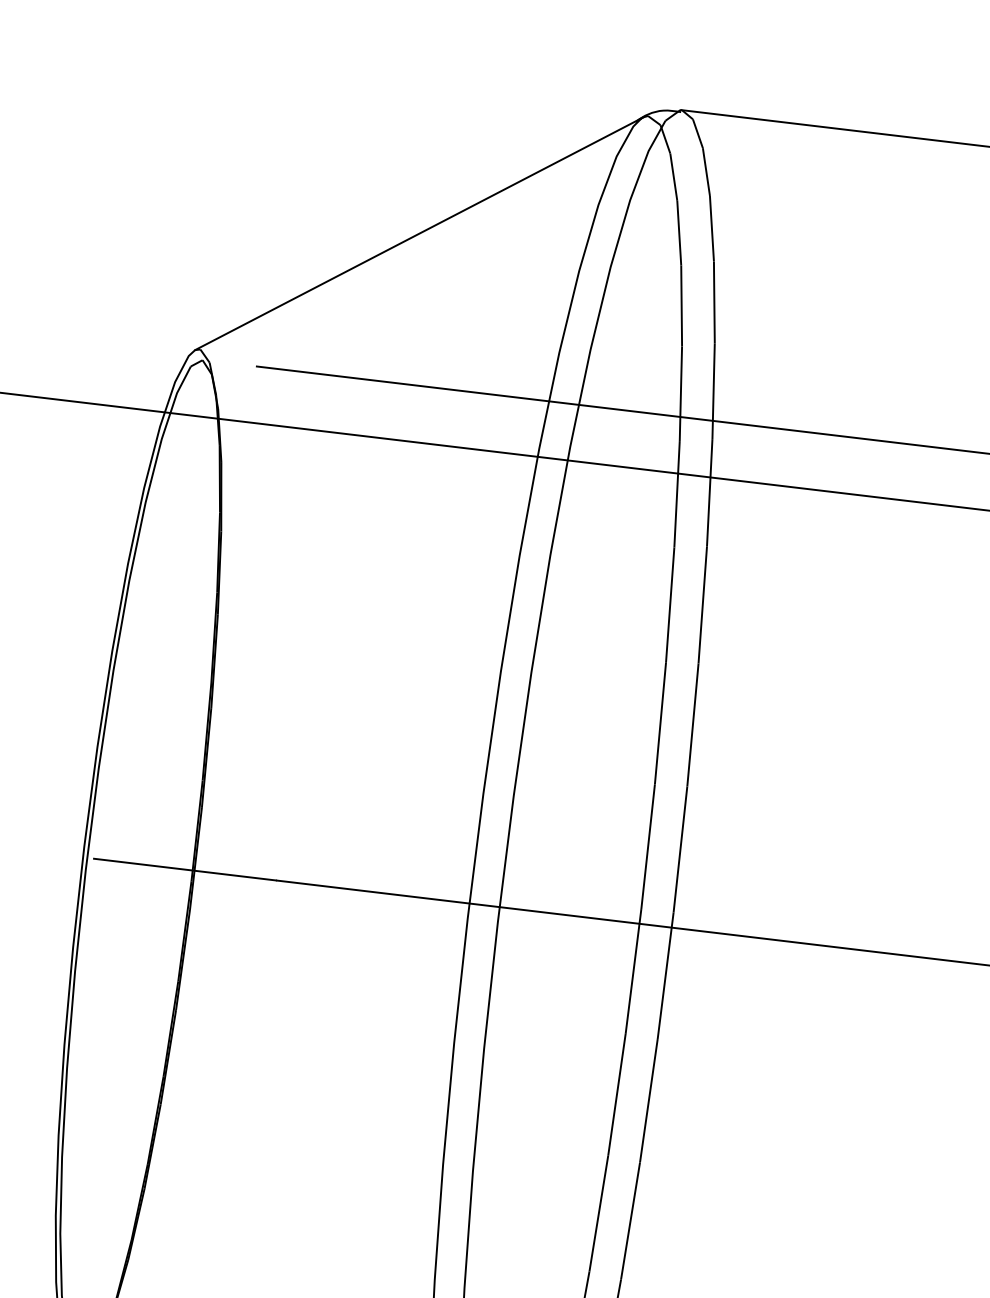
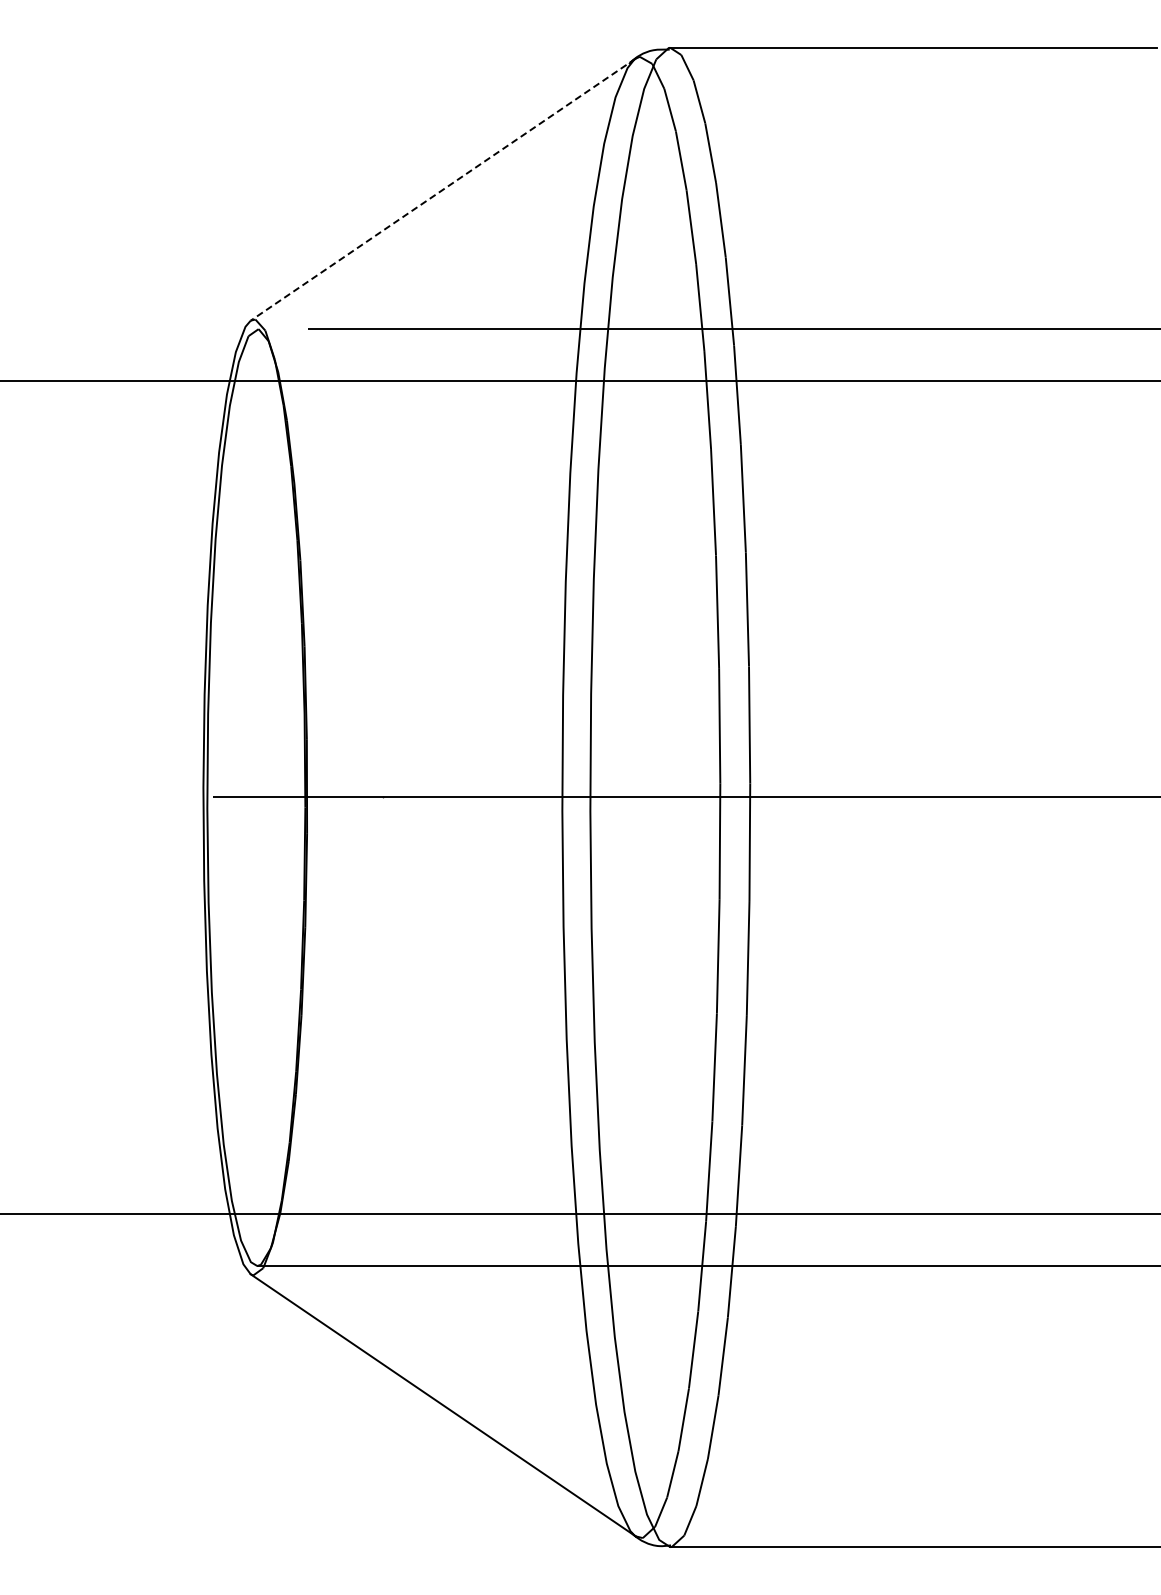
line: (419, 233) -> (443, 189), solid -> dashed

